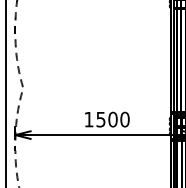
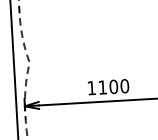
text: (100, 119) -> (102, 87), 1500 -> 1100

